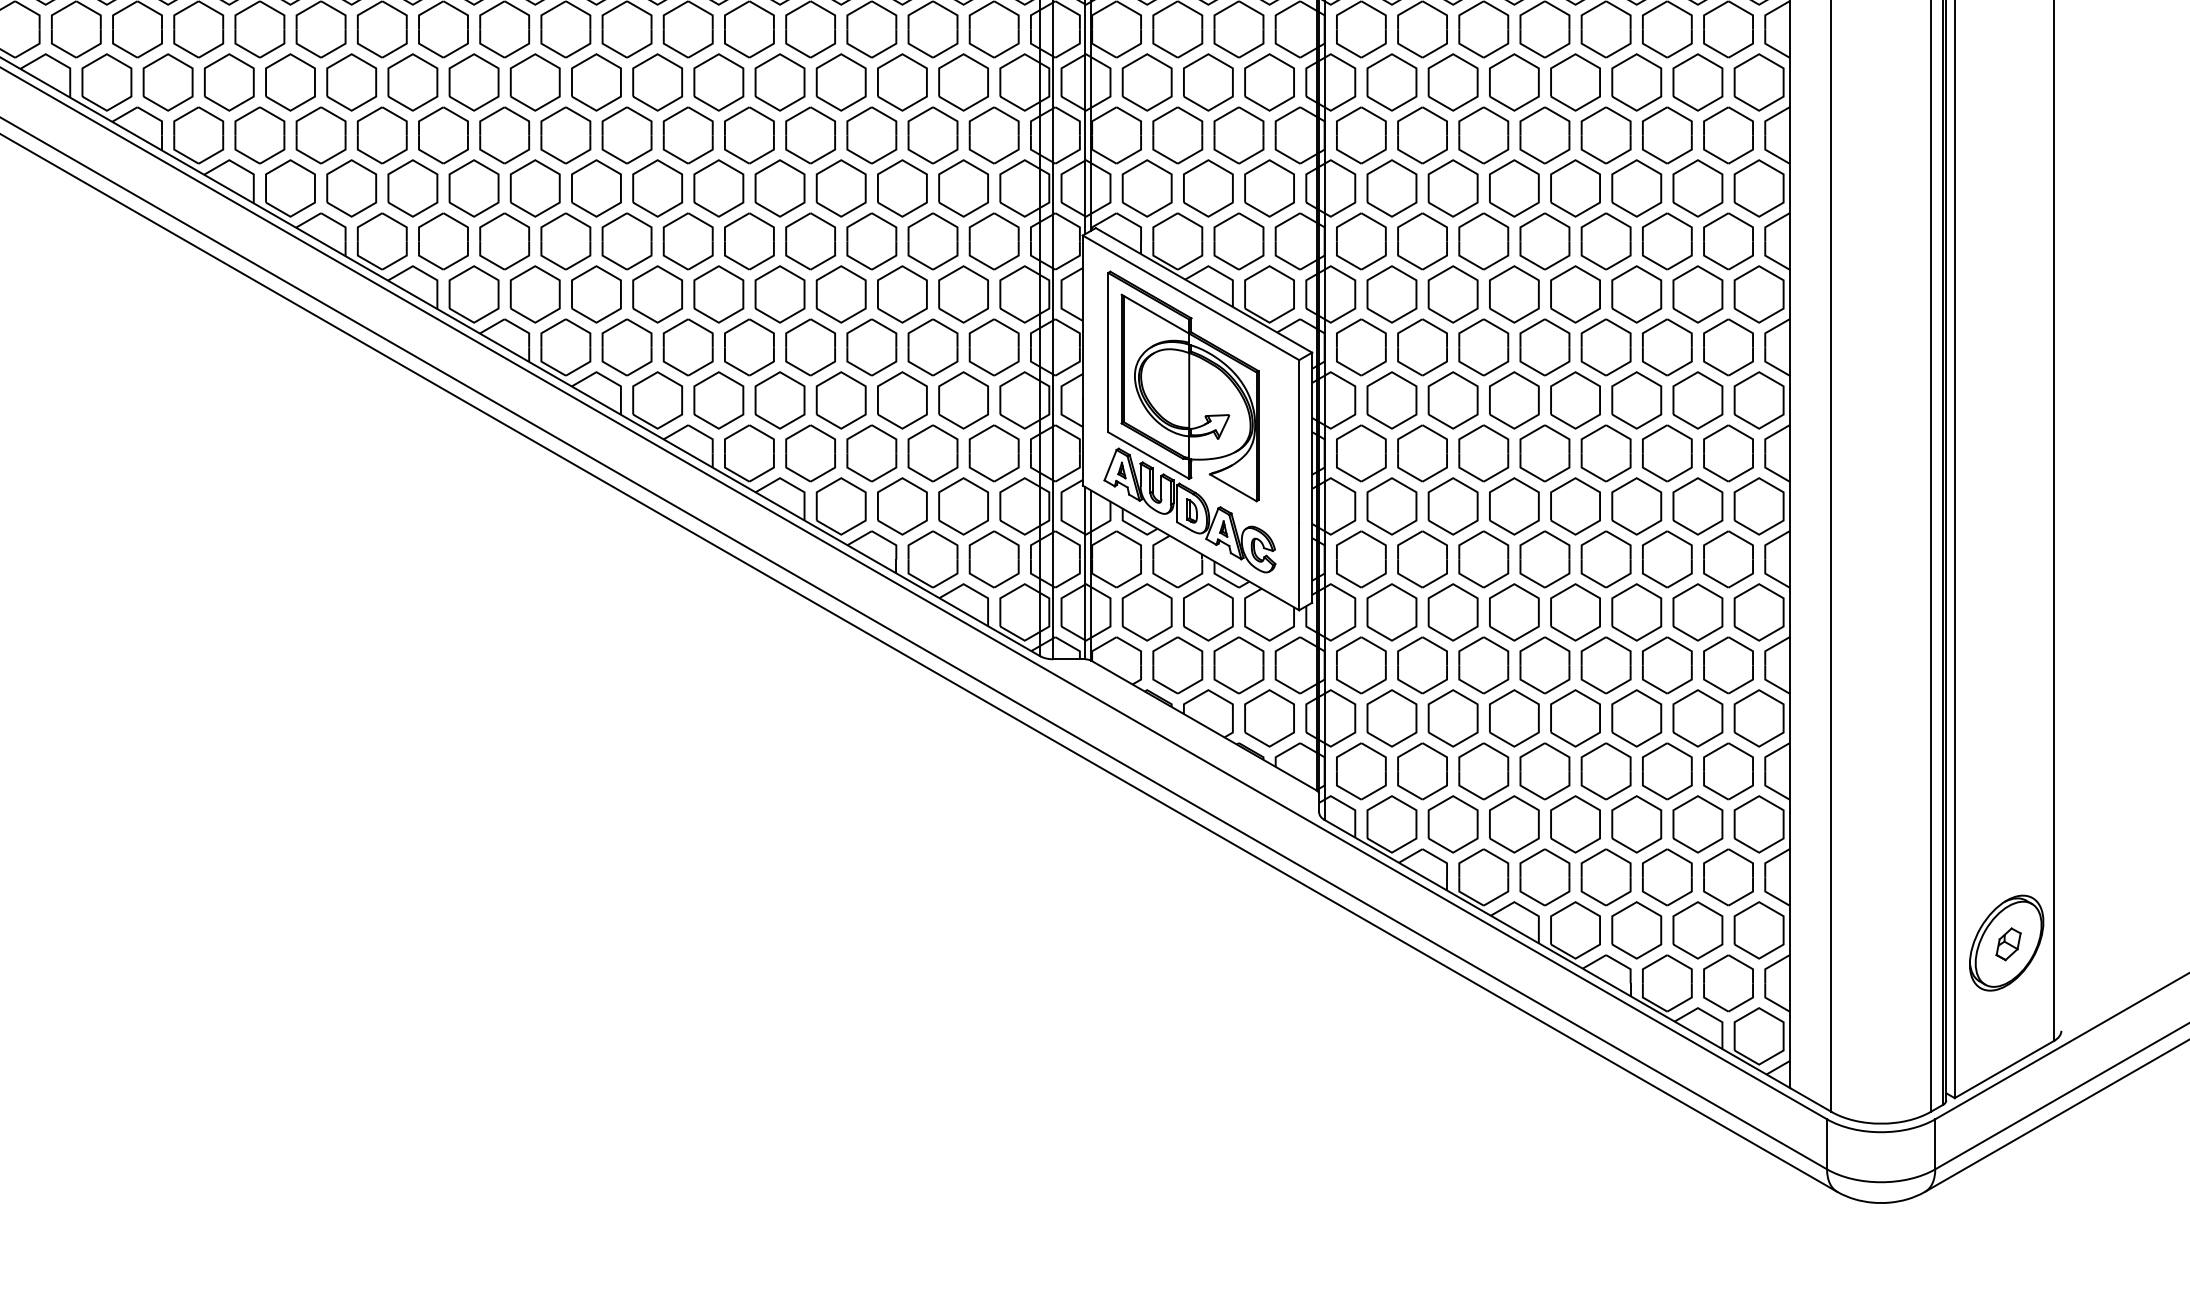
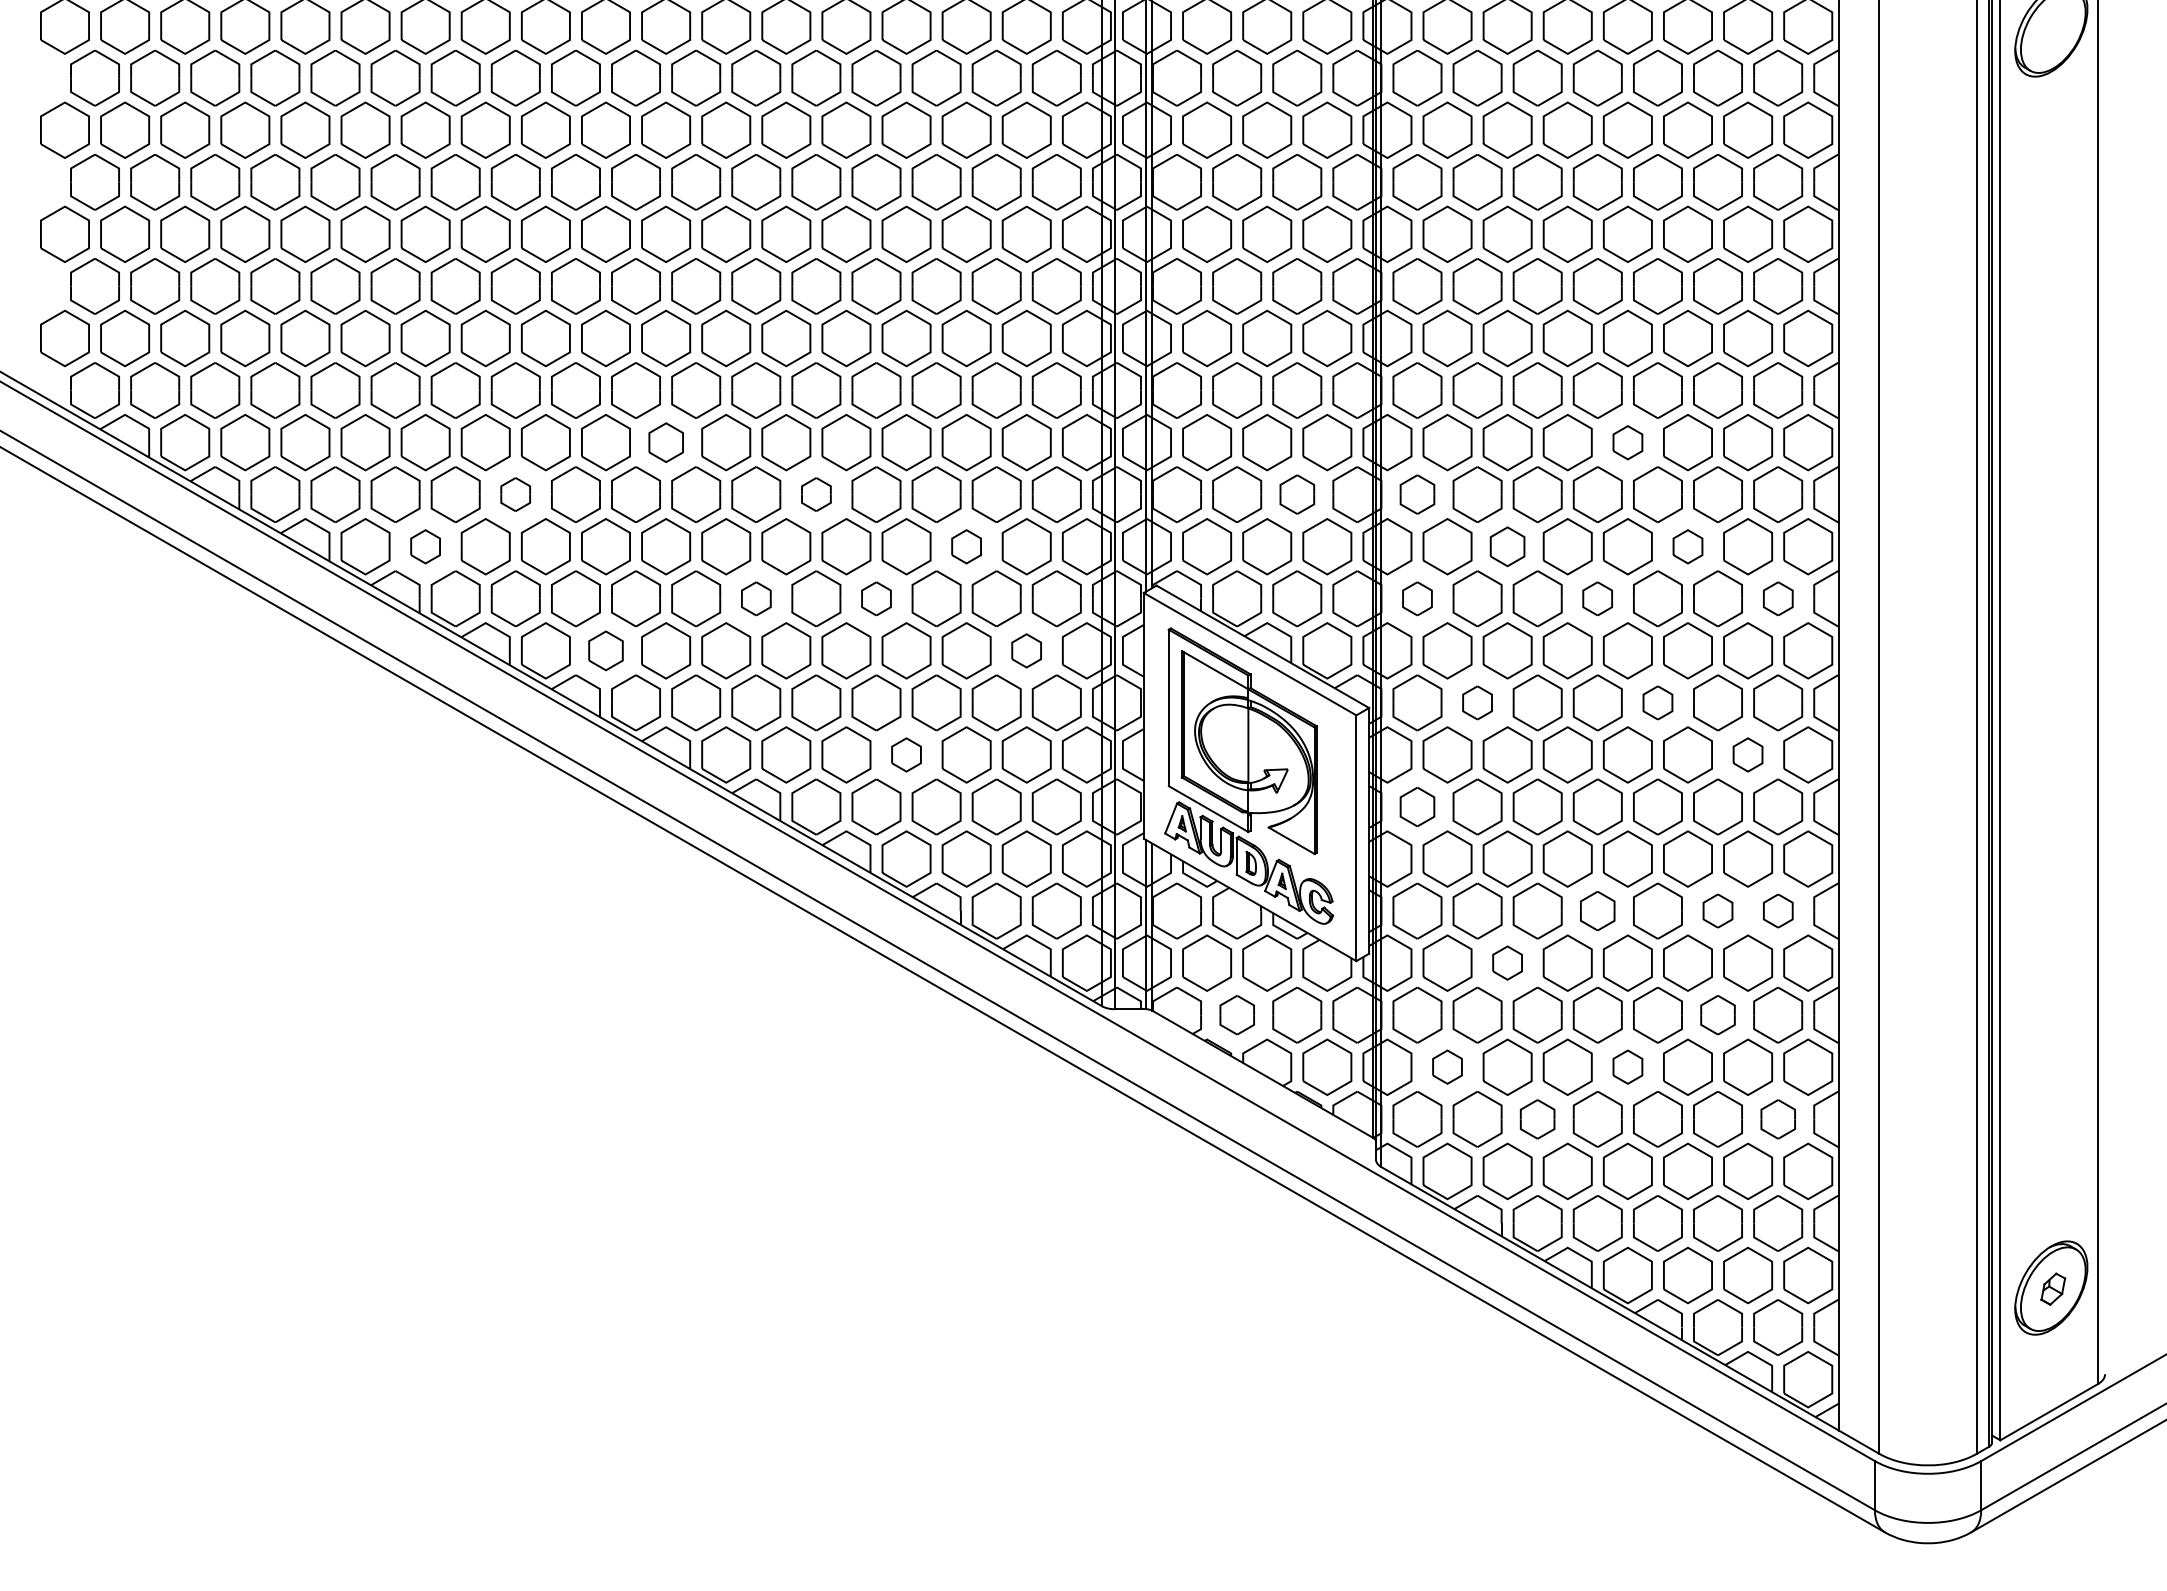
part: (596, 82) -> (666, 442), size x0.7
part: (1575, 82) -> (1627, 442), size x0.6
part: (443, 135) -> (515, 494), size x0.6
part: (749, 135) -> (816, 494), size x0.6
part: (1239, 135) -> (1297, 494), size x0.7
part: (1361, 135) -> (1417, 494), size x0.7
part: (351, 188) -> (425, 546), size x0.6
part: (902, 188) -> (966, 546), size x0.6
part: (1453, 188) -> (1507, 546), size x0.7
part: (1636, 188) -> (1687, 546), size x0.6
part: (688, 241) -> (756, 598), size x0.6
part: (810, 241) -> (876, 598), size x0.6
part: (1361, 241) -> (1417, 598), size x0.6
part: (1544, 241) -> (1597, 598), size x0.6
part: (1728, 241) -> (1778, 598), size x0.6
part: (534, 294) -> (605, 650), size x0.7
part: (963, 294) -> (1026, 650), size x0.6
part: (1422, 347) -> (1477, 702), size x0.6
part: (1605, 347) -> (1657, 702), size x0.6
part: (841, 399) -> (906, 754), size x0.6
part: (1697, 399) -> (1747, 754), size x0.6
part: (1361, 452) -> (1417, 806), size x0.7
part: (1544, 558) -> (1597, 910), size x0.7
part: (1666, 558) -> (1717, 910), size x0.6
part: (1728, 558) -> (1778, 910), size x0.6
part: (1453, 611) -> (1507, 962), size x0.6
part: (1178, 664) -> (1237, 1014), size x0.7
part: (1666, 664) -> (1717, 1014), size x0.7
part: (1391, 717) -> (1447, 1066), size x0.6
part: (1575, 717) -> (1627, 1066), size x0.6
part: (1483, 771) -> (1537, 1119), size x0.7
part: (1728, 771) -> (1778, 1119), size x0.7

